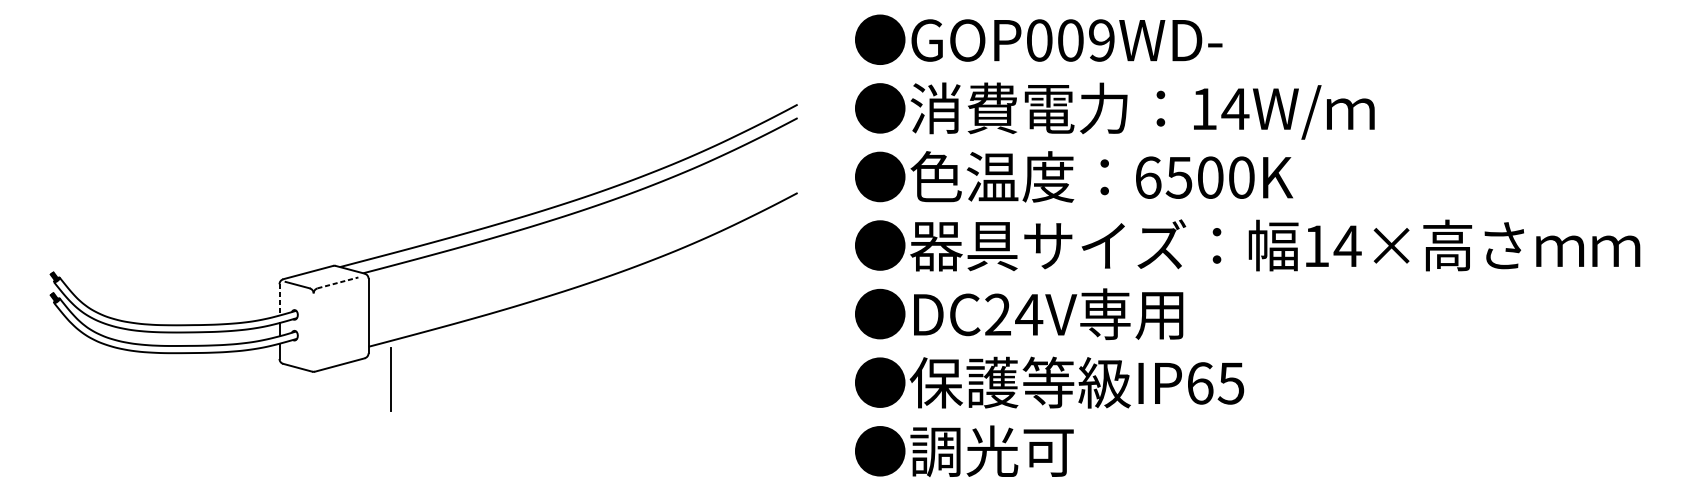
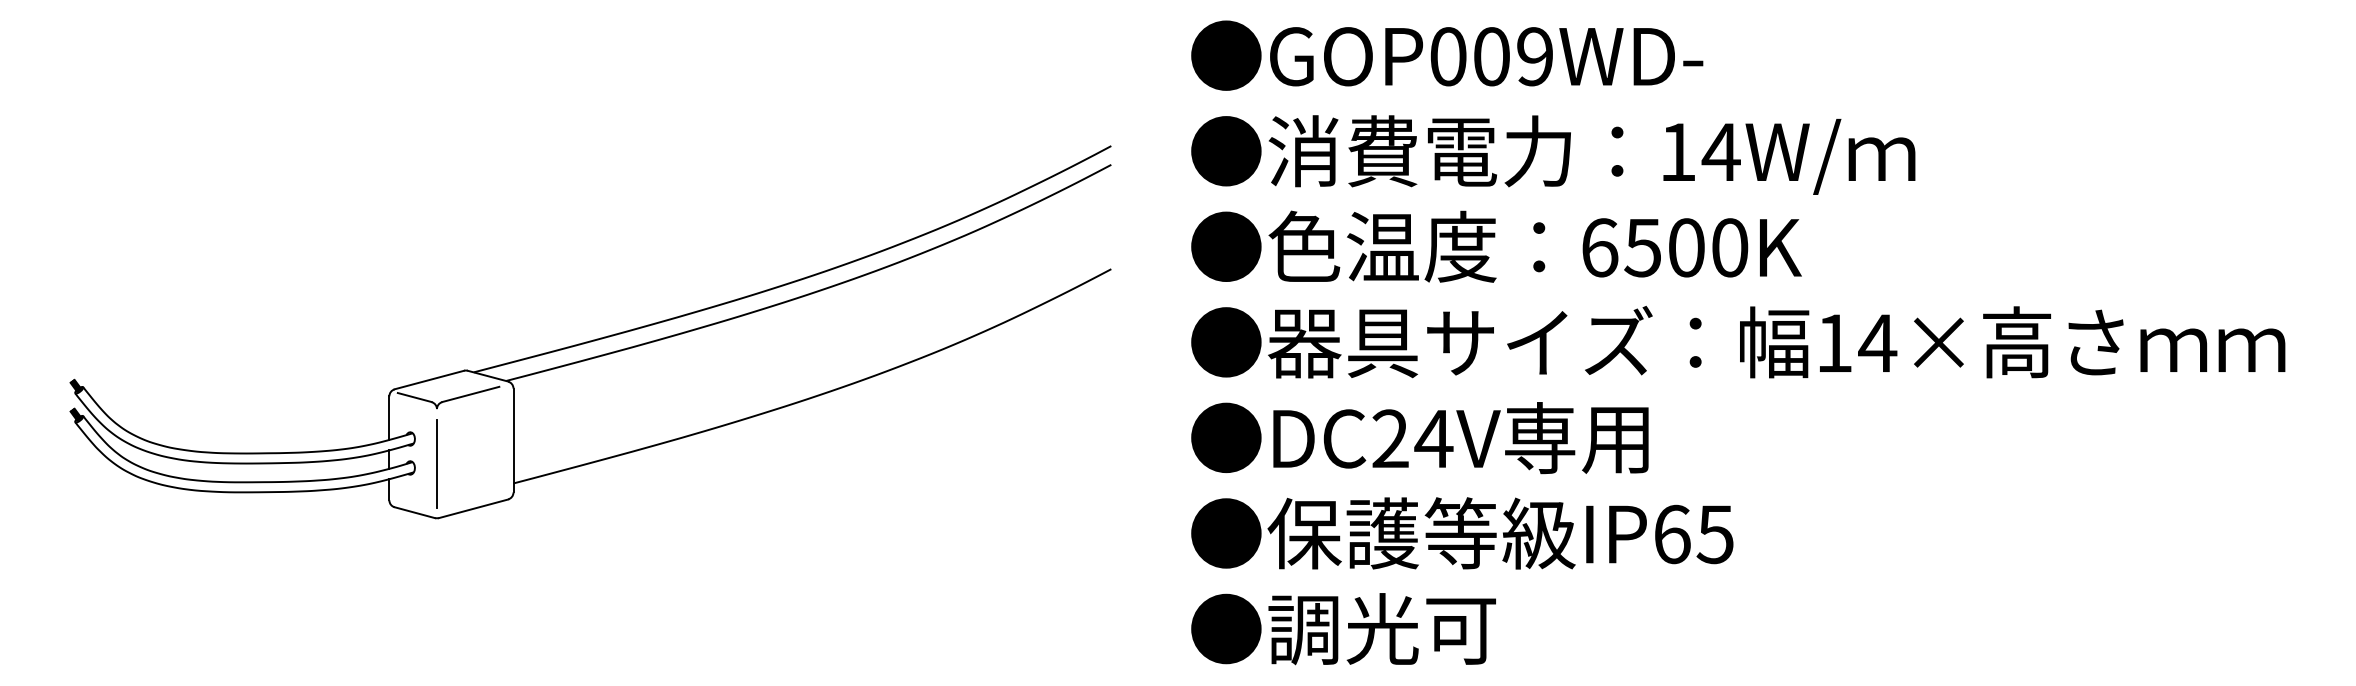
line: (337, 282) -> (470, 394), dashed -> solid
line: (279, 300) -> (389, 418), dashed -> solid
line: (390, 379) -> (436, 463), moved

